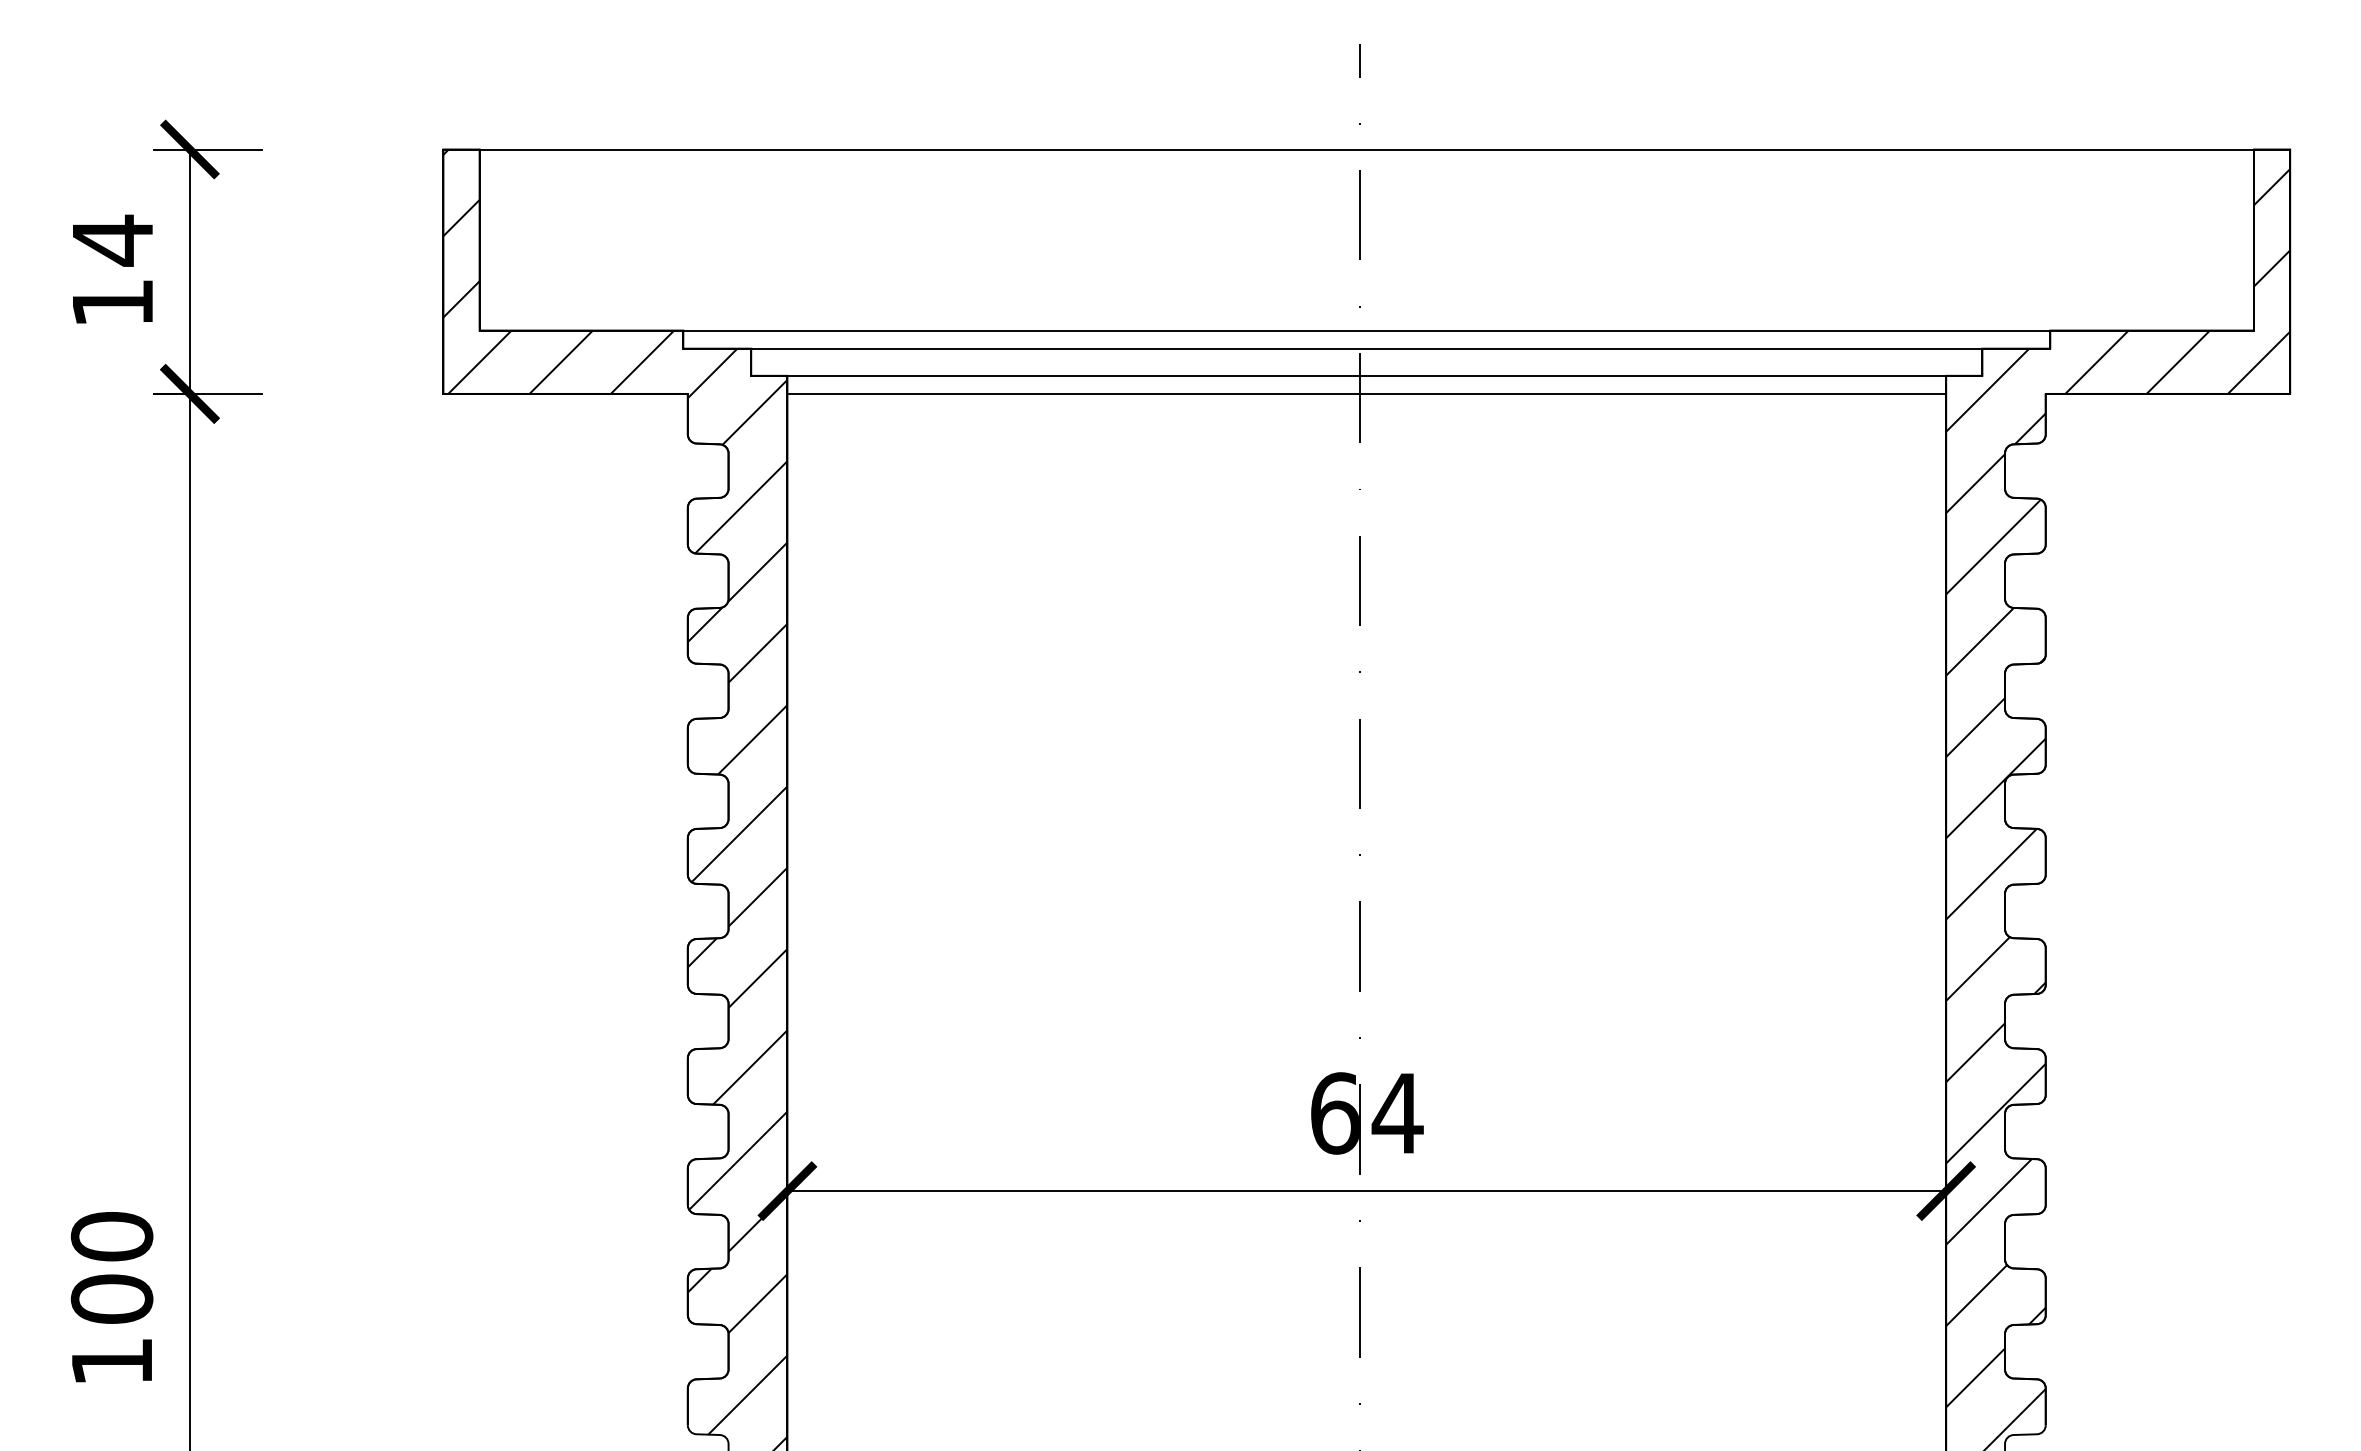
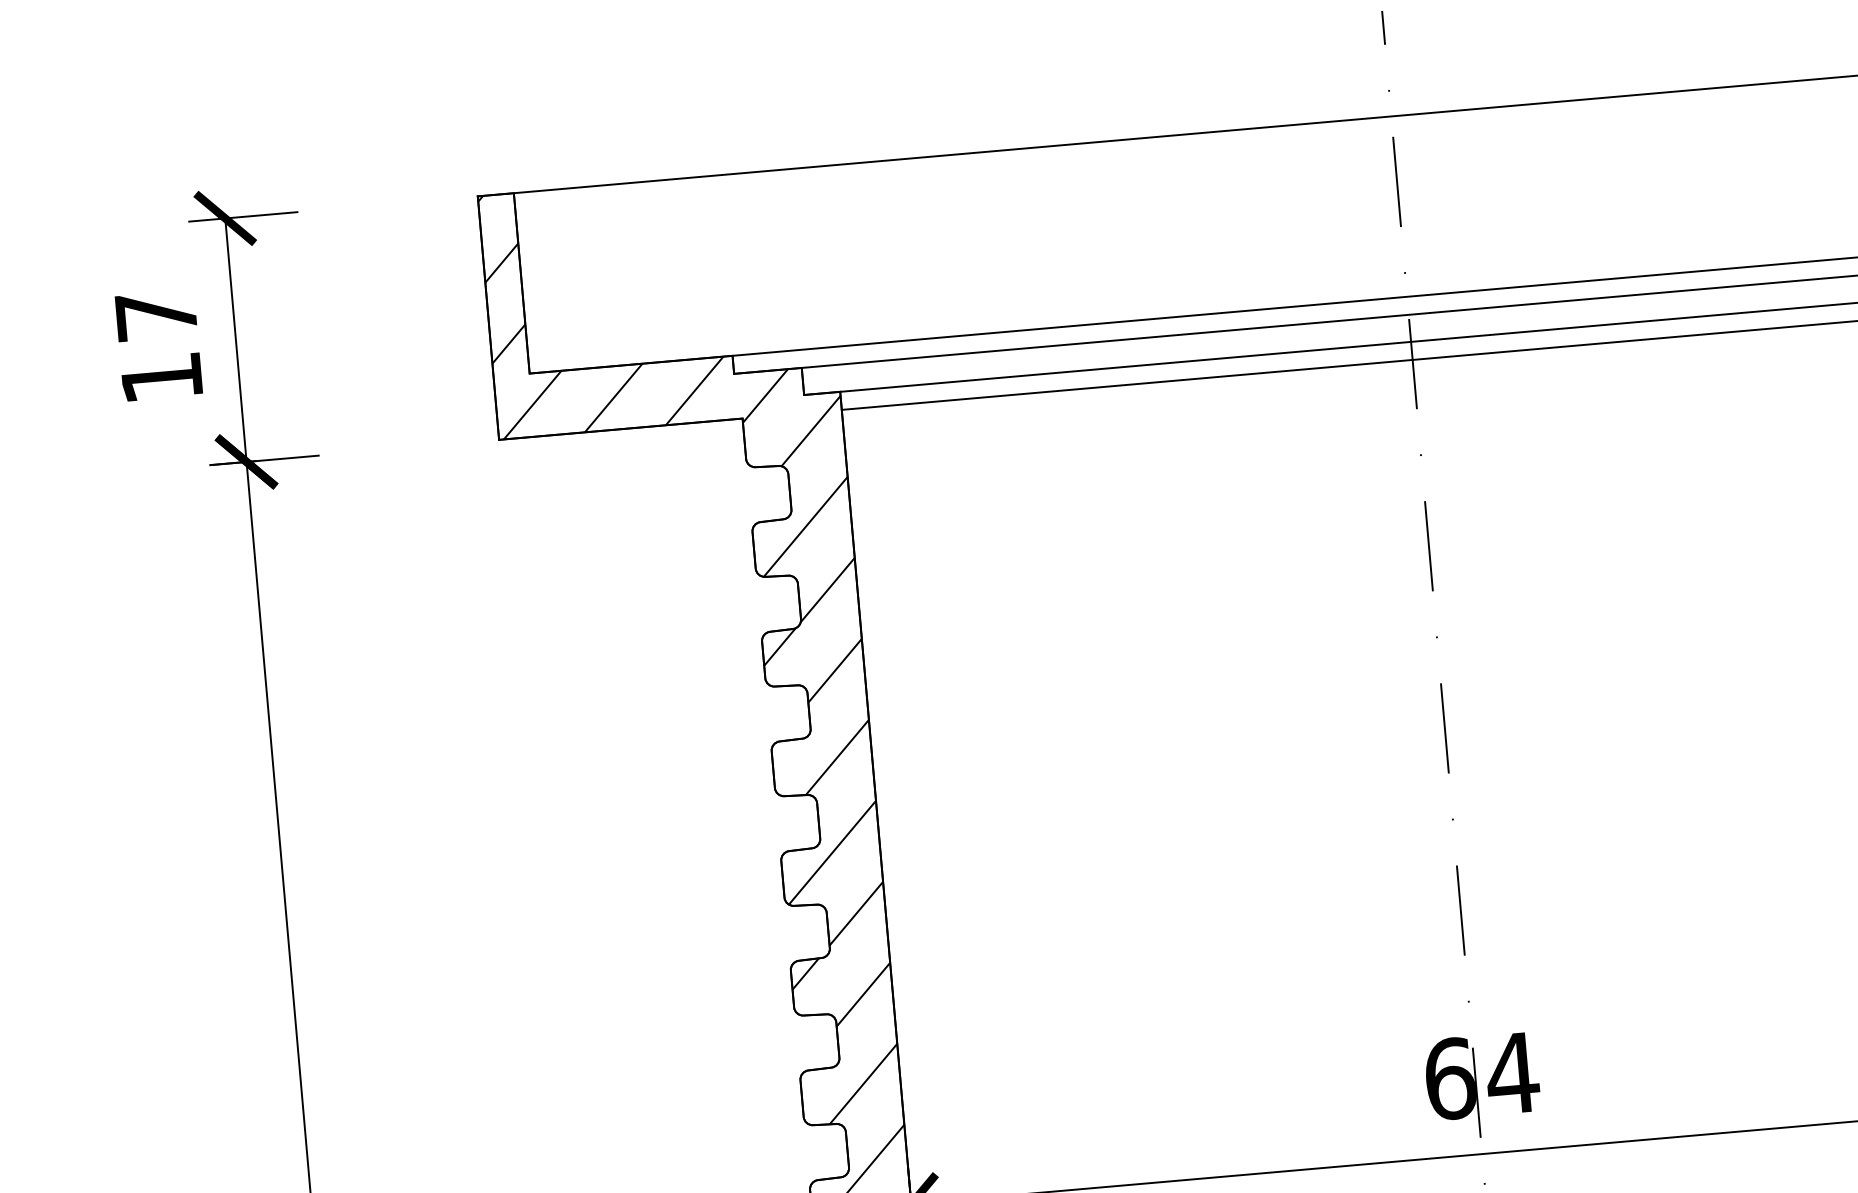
text: (112, 240) -> (156, 315), 14 -> 17

